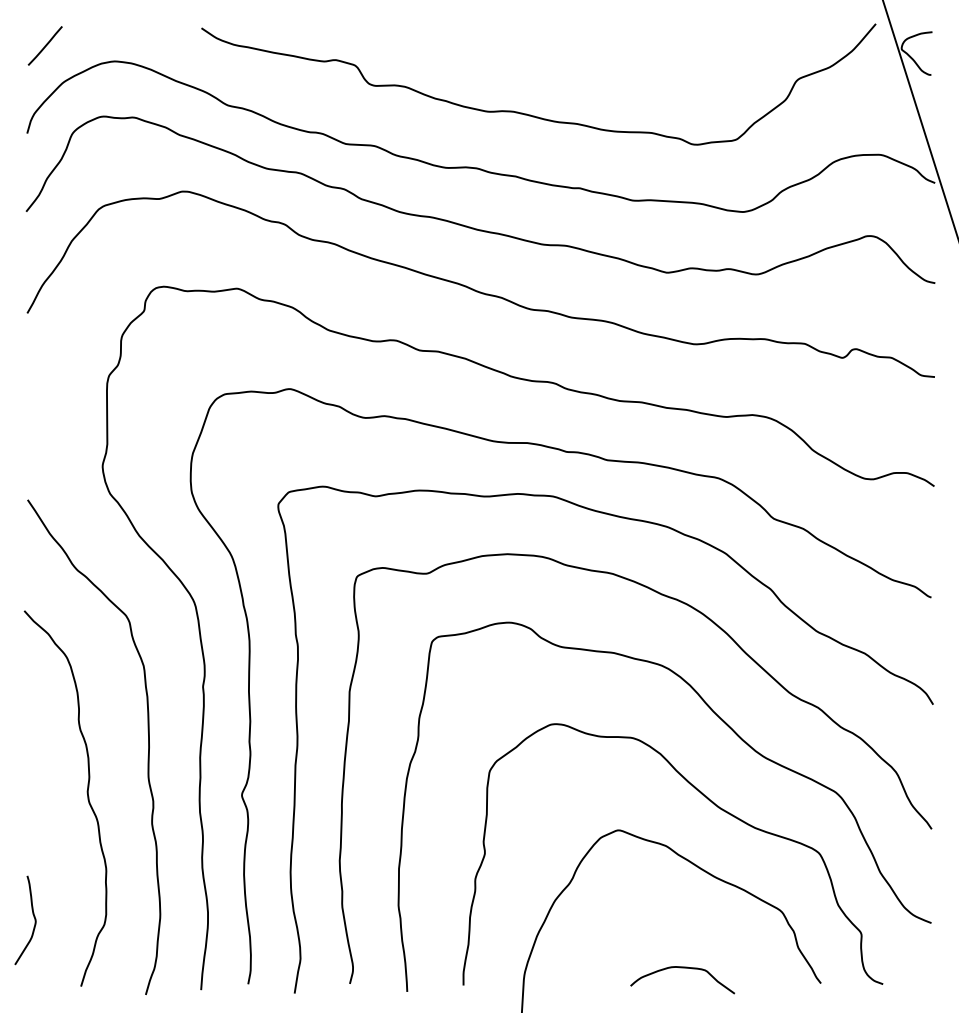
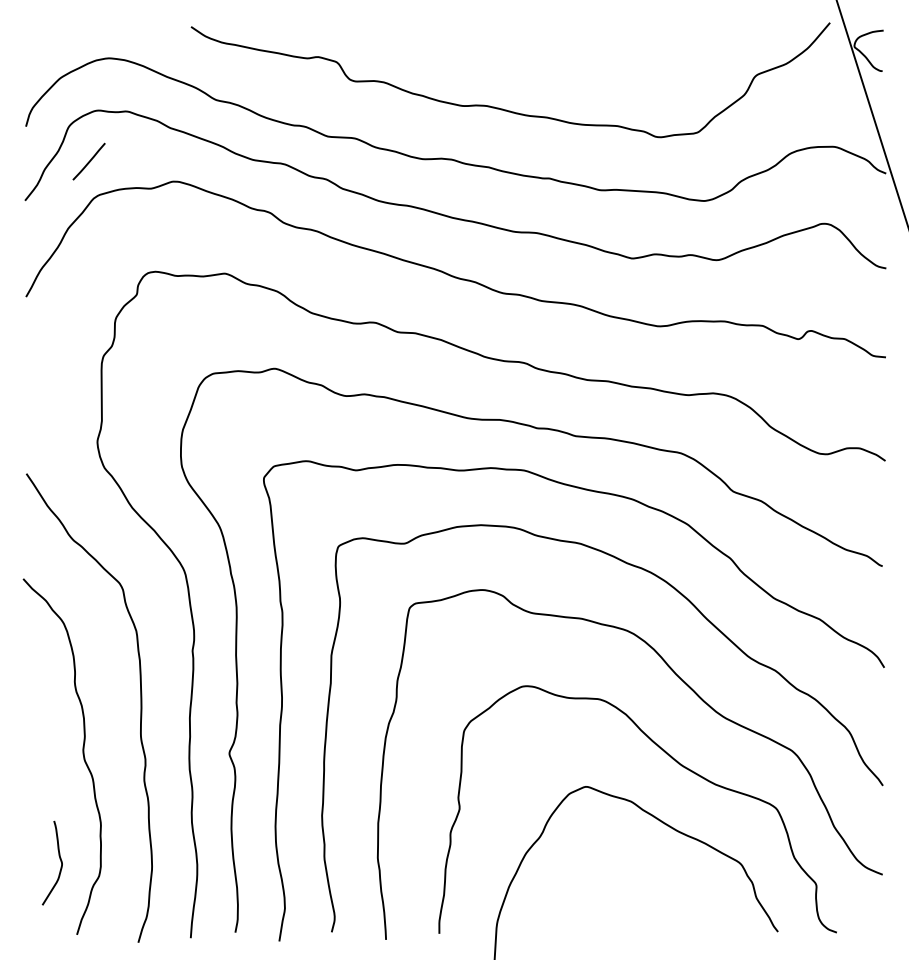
line: (44, 45) -> (88, 161), moved
curve: (33, 916) -> (59, 859), moved
curve: (682, 968) -> (646, 917), removed

